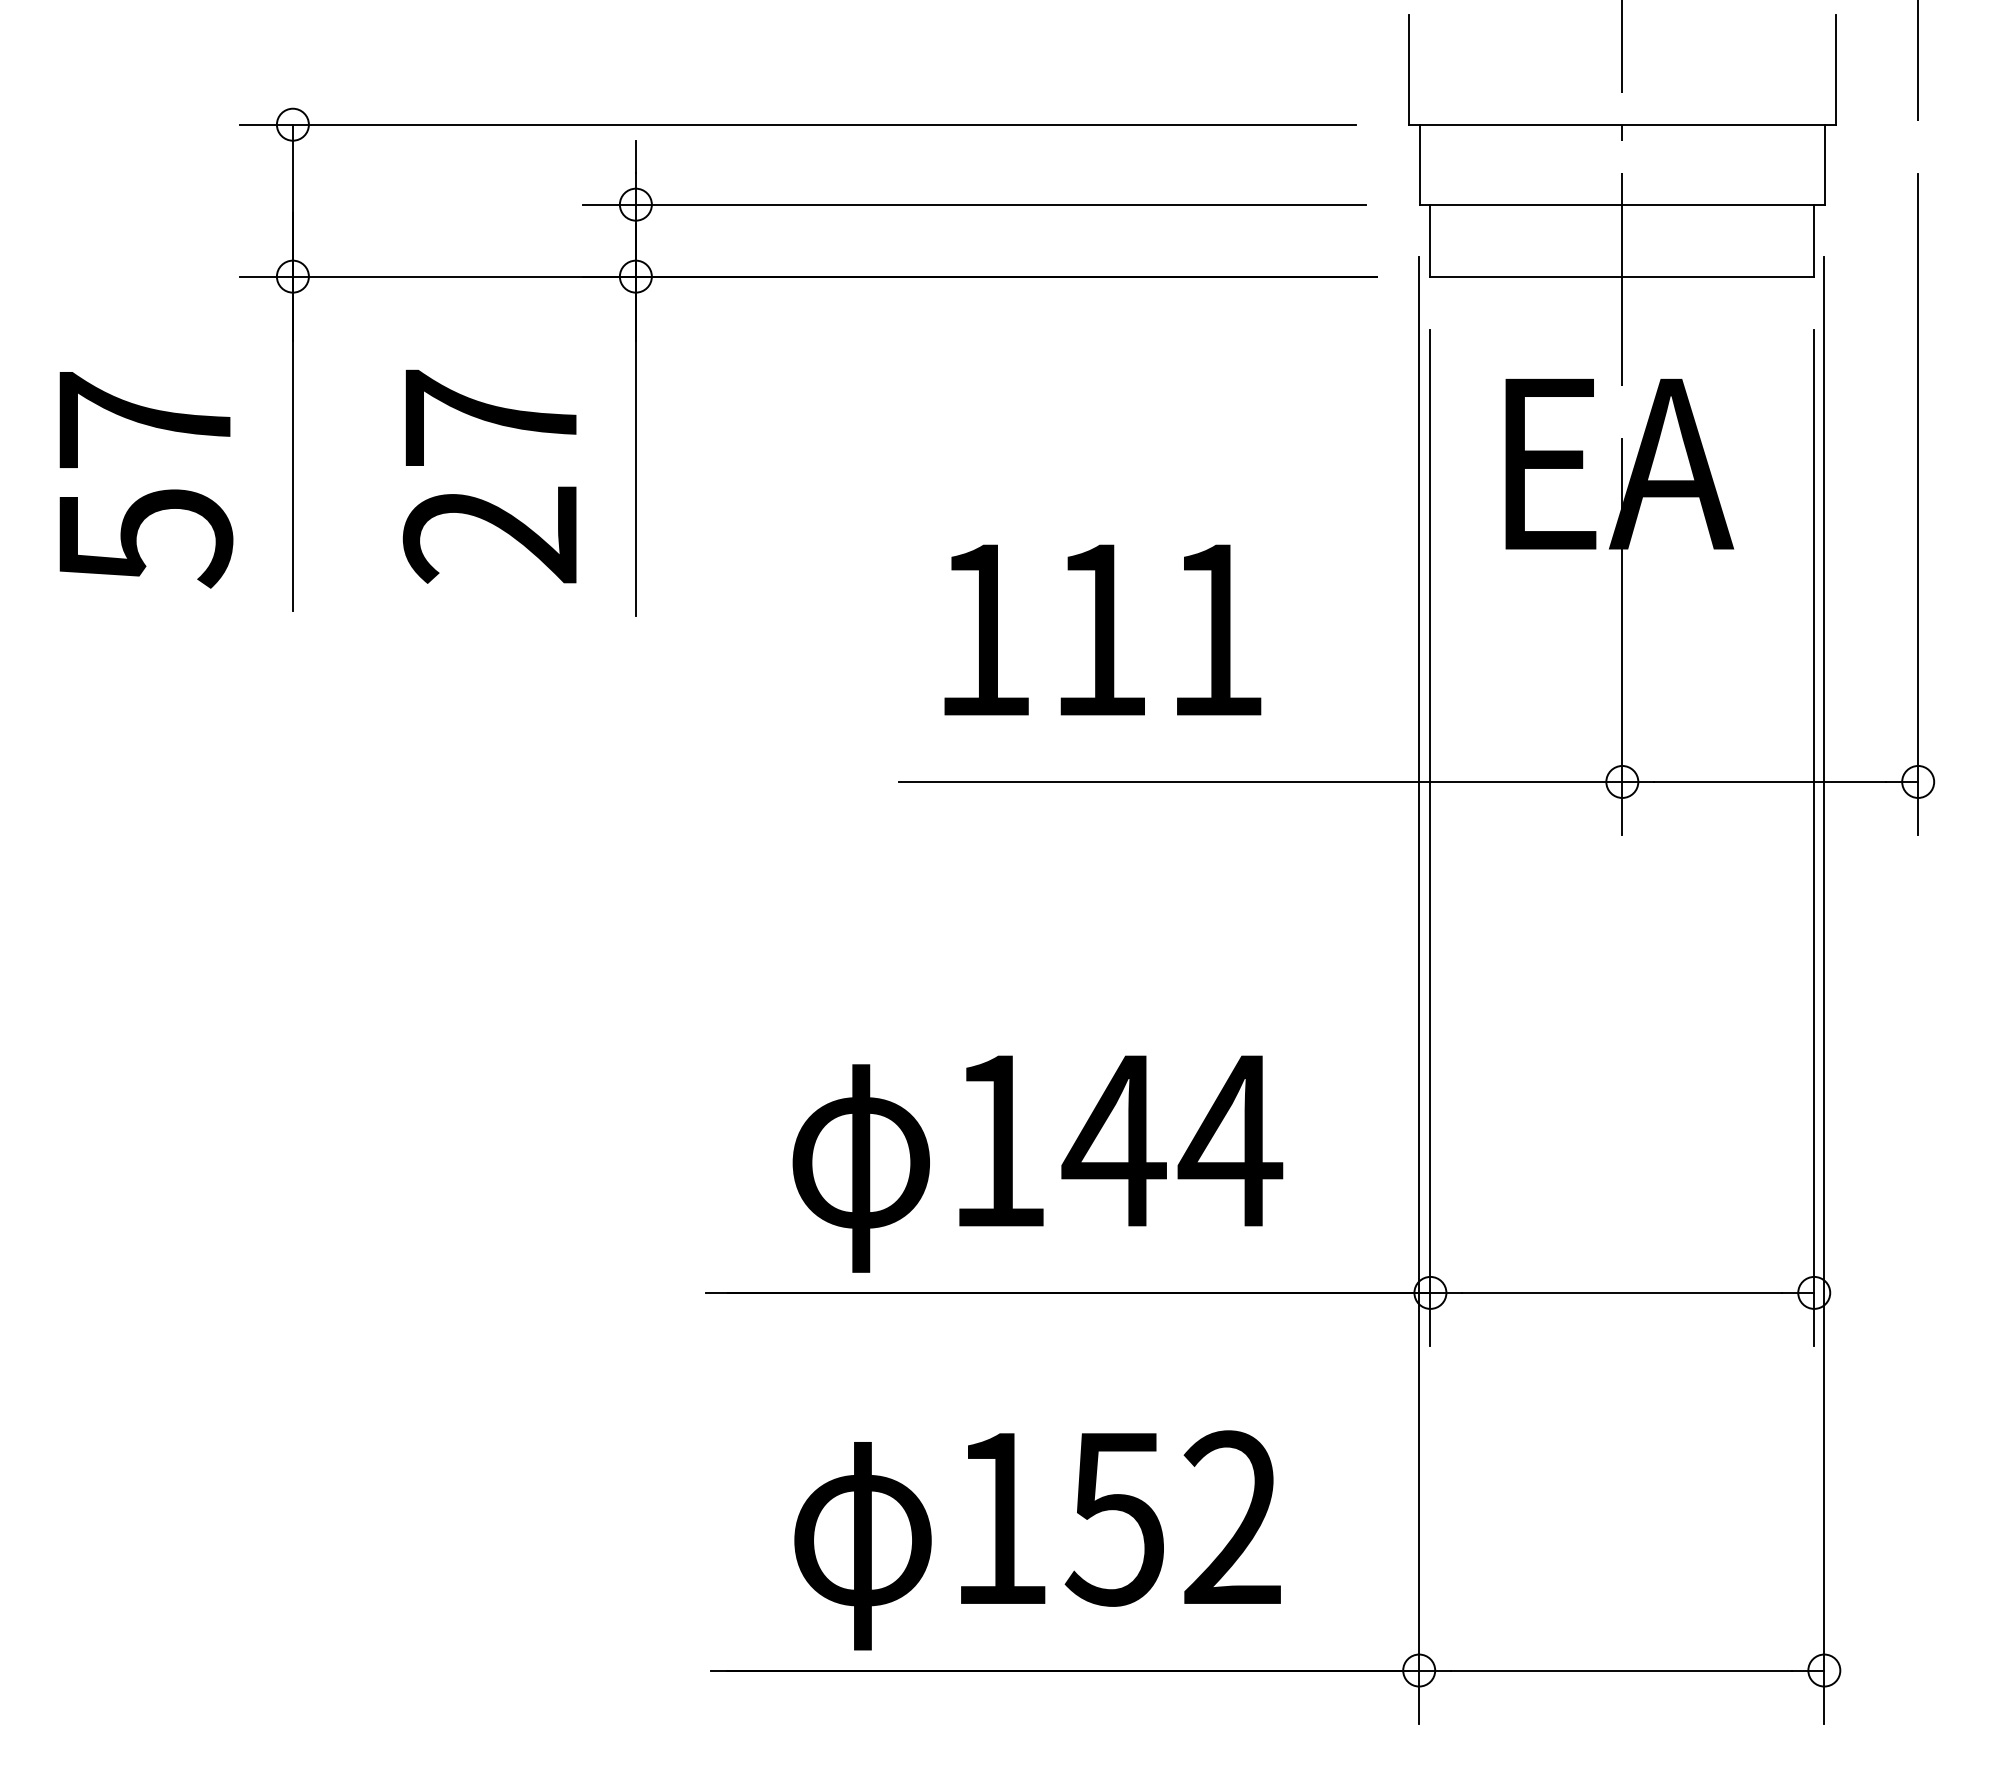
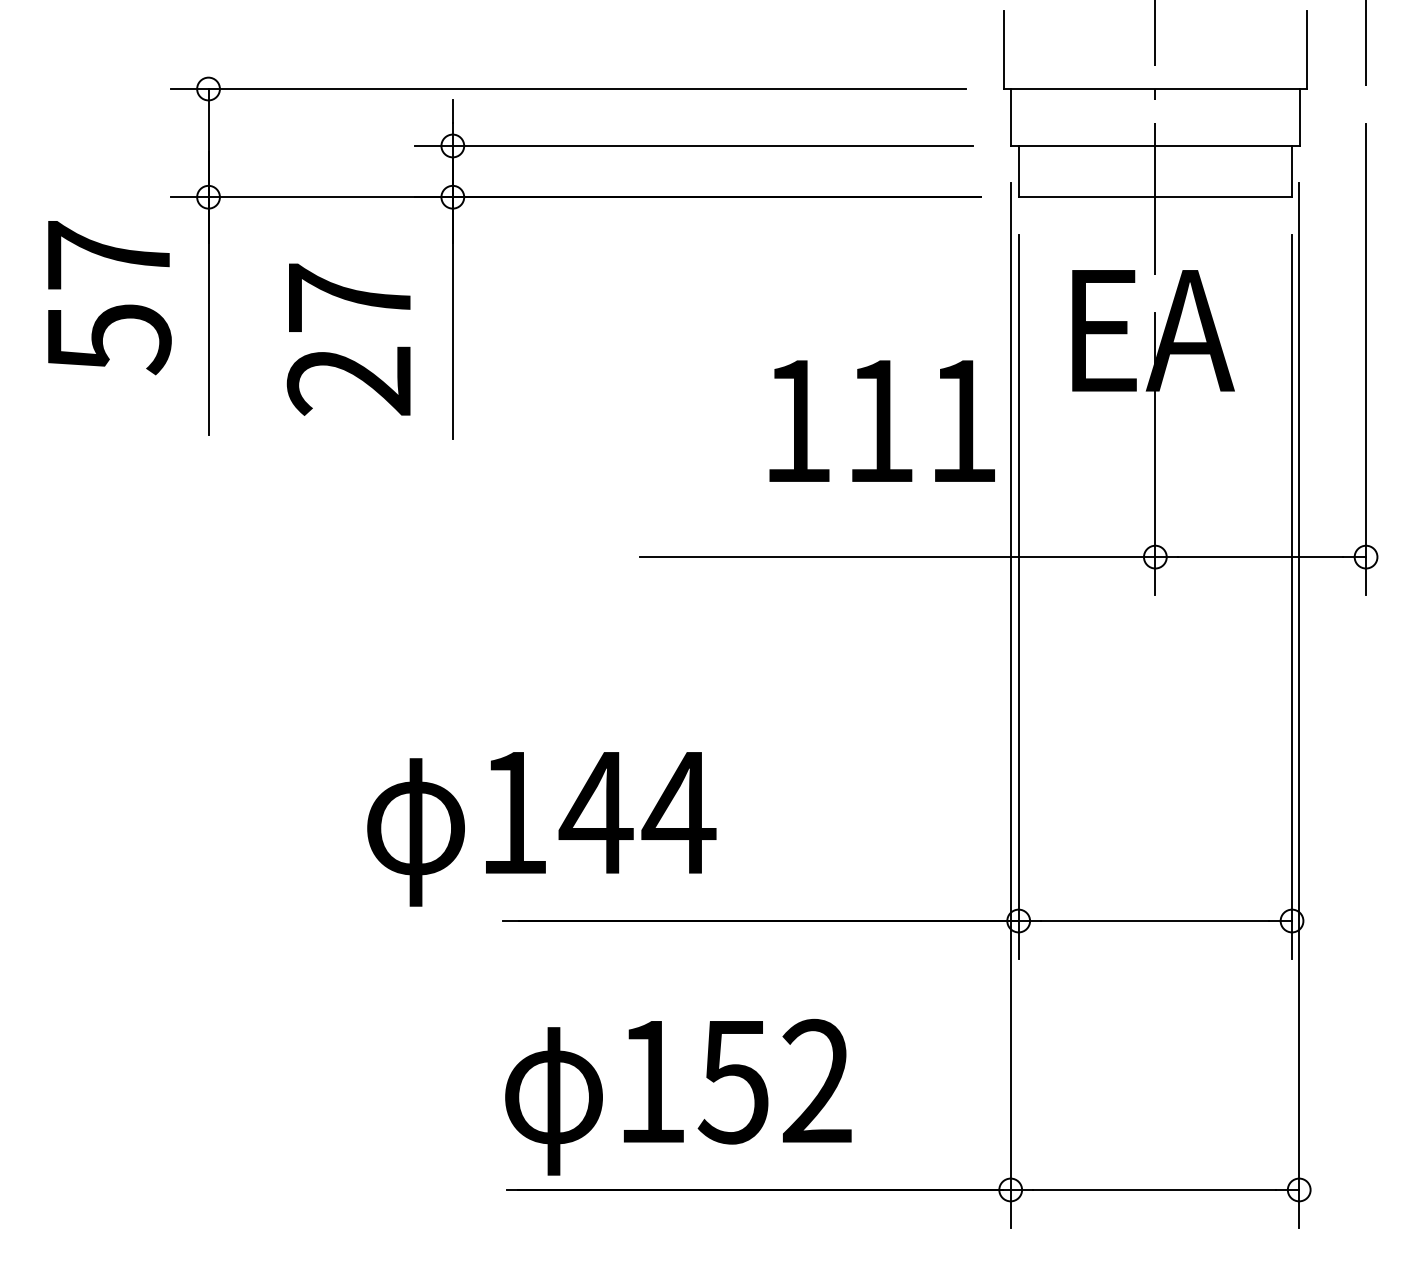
text: (146, 480) -> (109, 298), moved
text: (1102, 629) -> (881, 420), moved
text: (1037, 1163) -> (541, 828), moved
text: (1037, 1540) -> (678, 1097), moved

